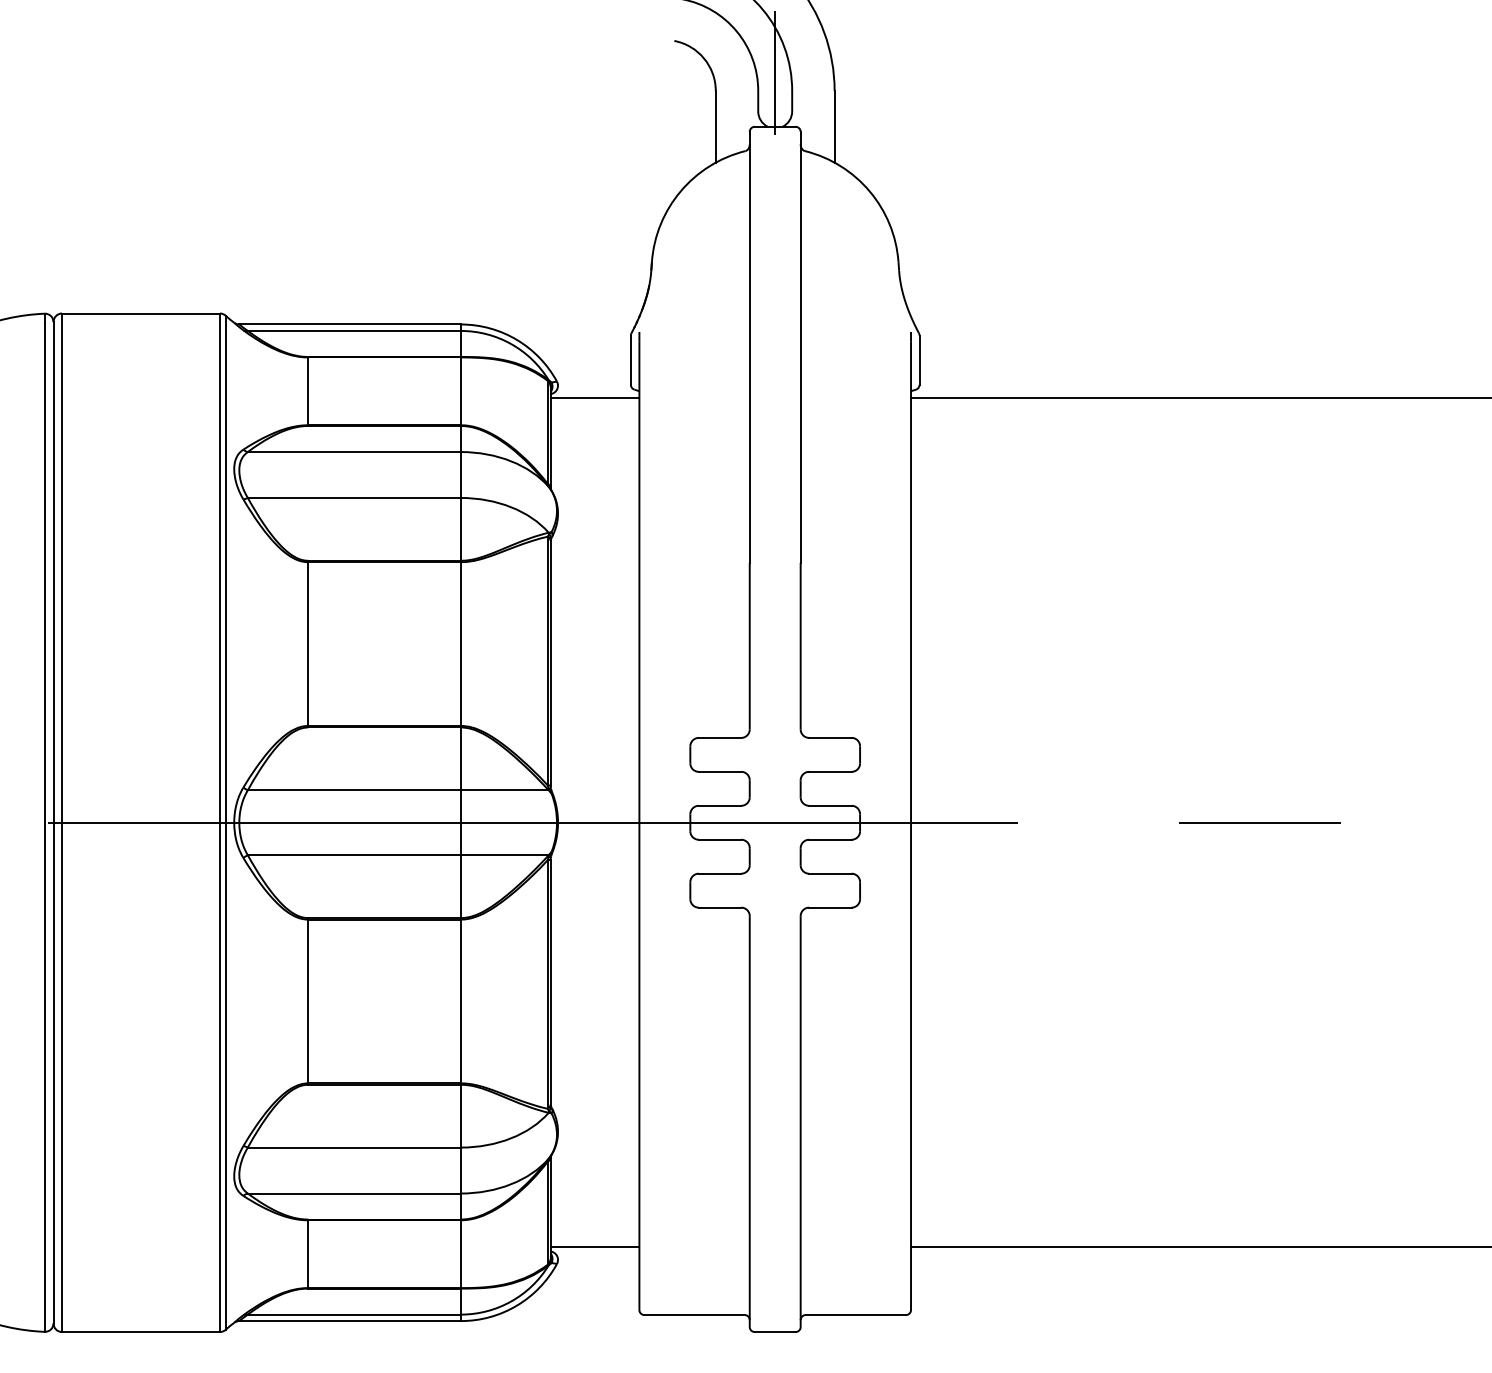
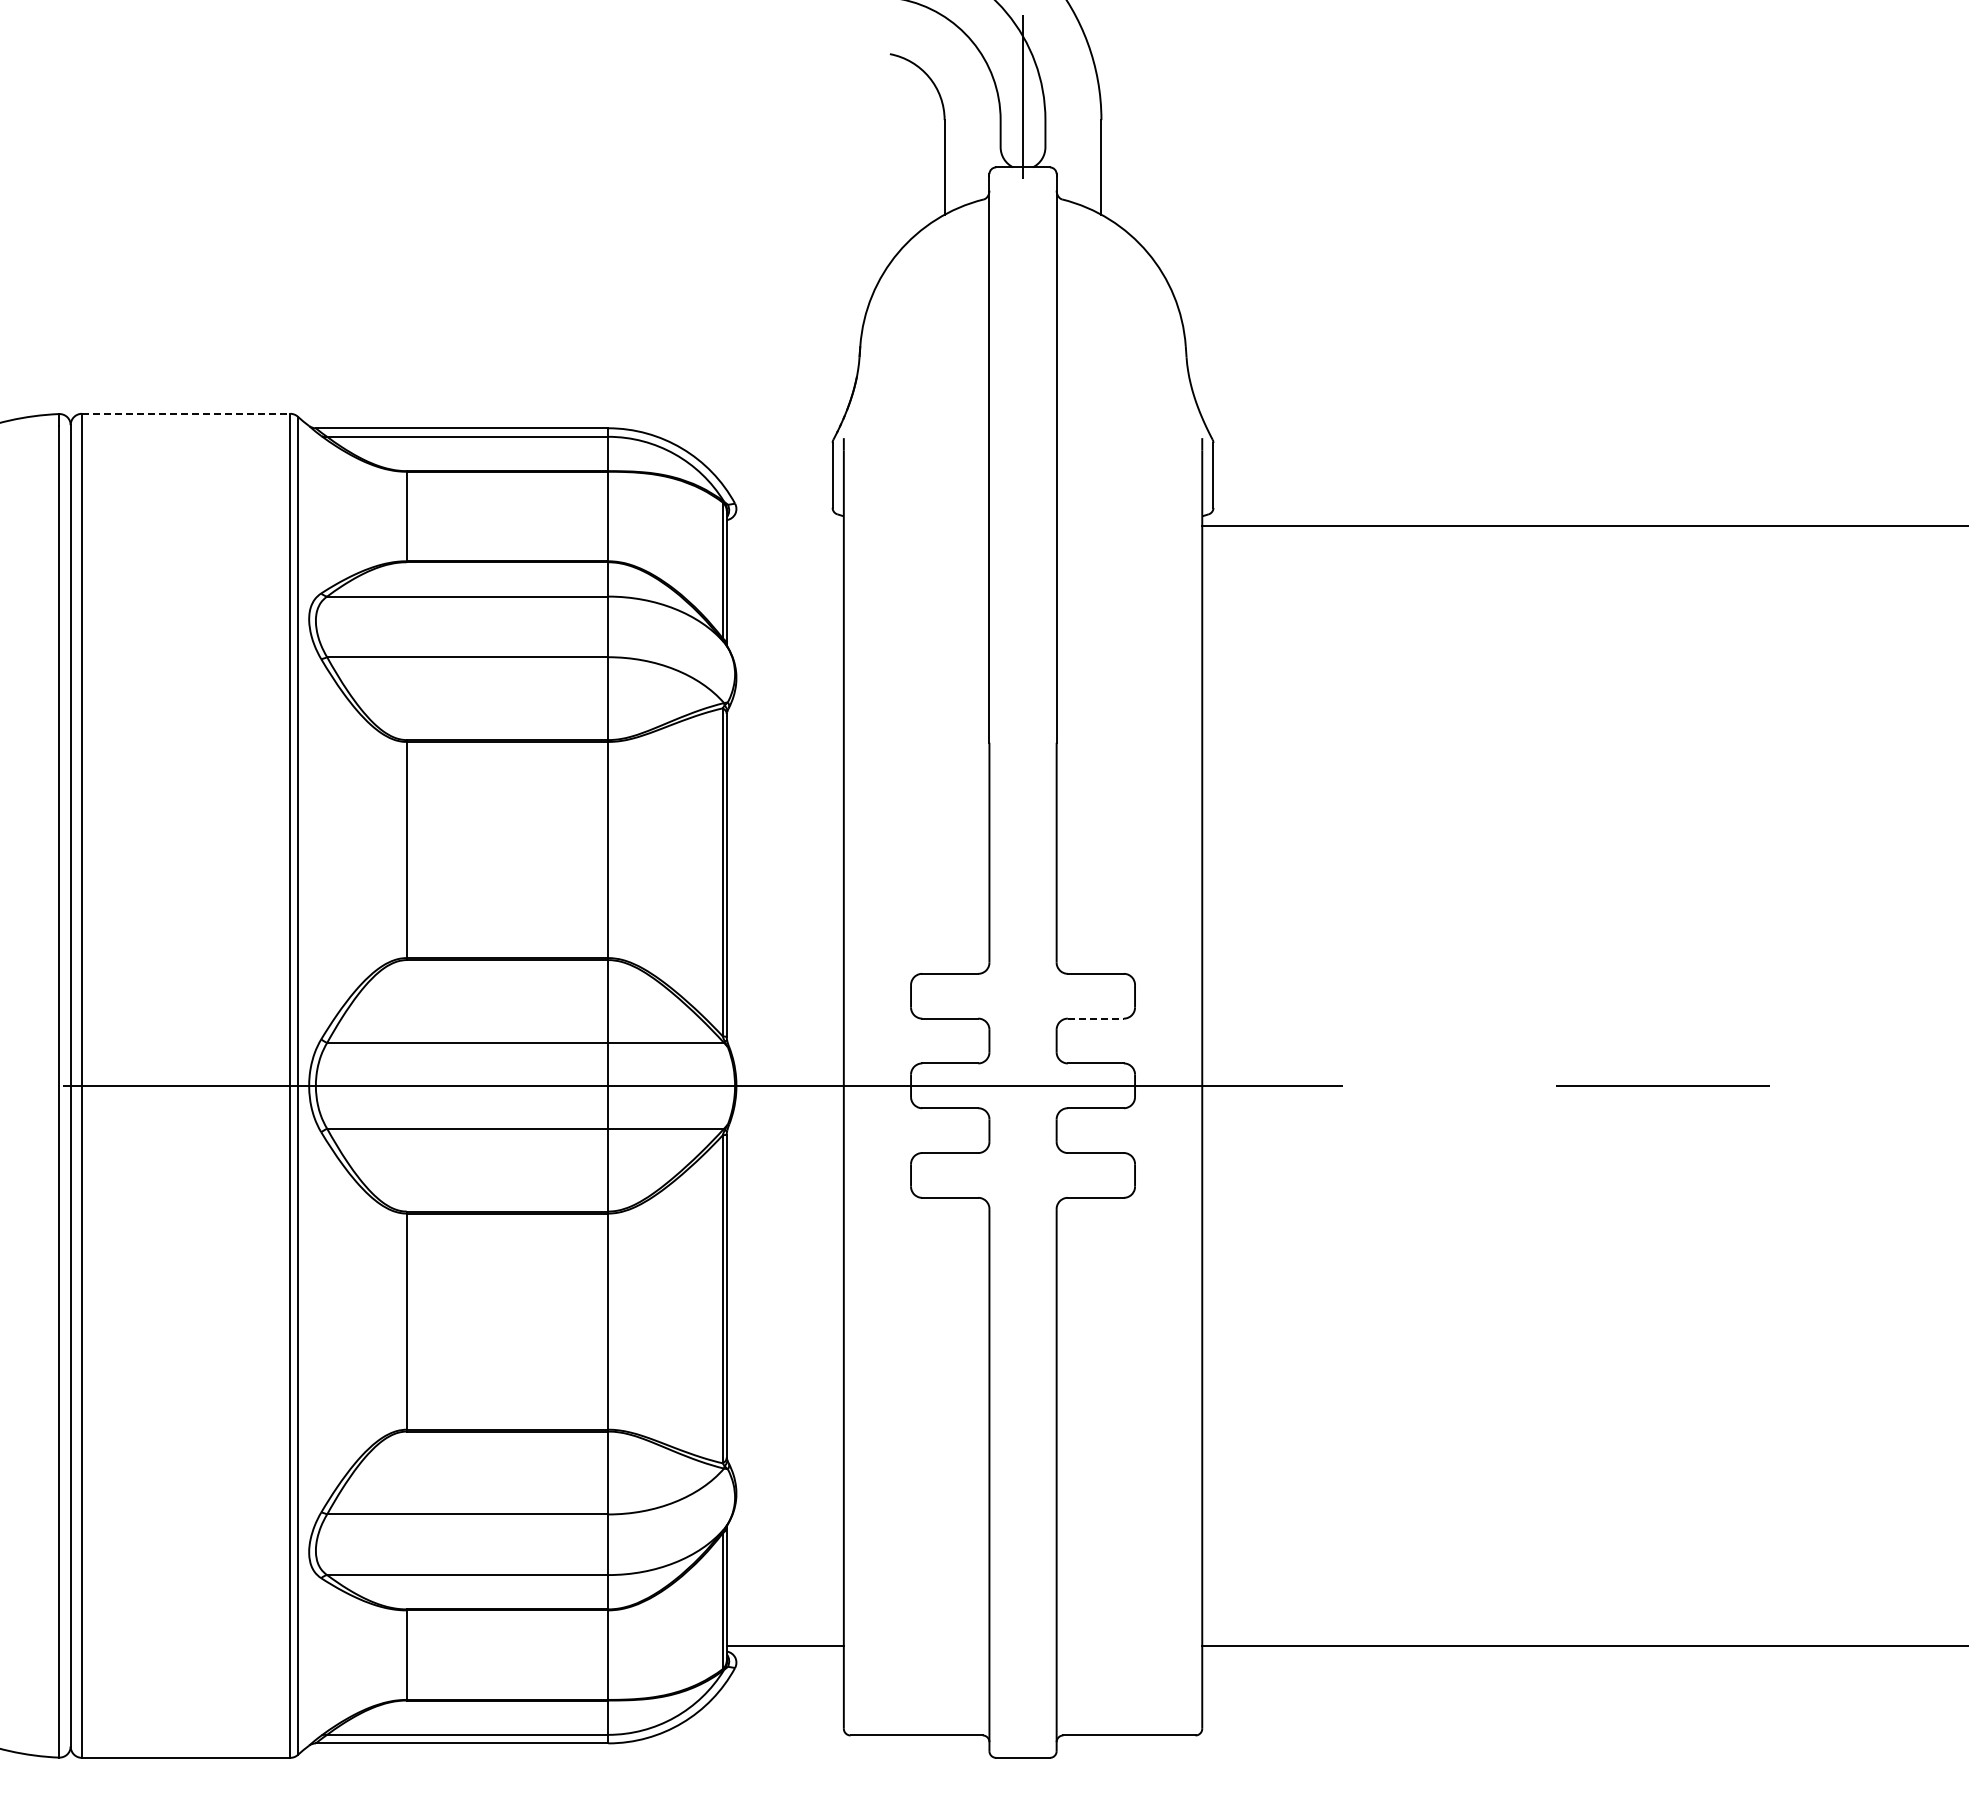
line: (141, 313) -> (186, 413), solid -> dashed
line: (594, 398) -> (784, 525), removed
line: (830, 771) -> (1096, 1018), solid -> dashed

